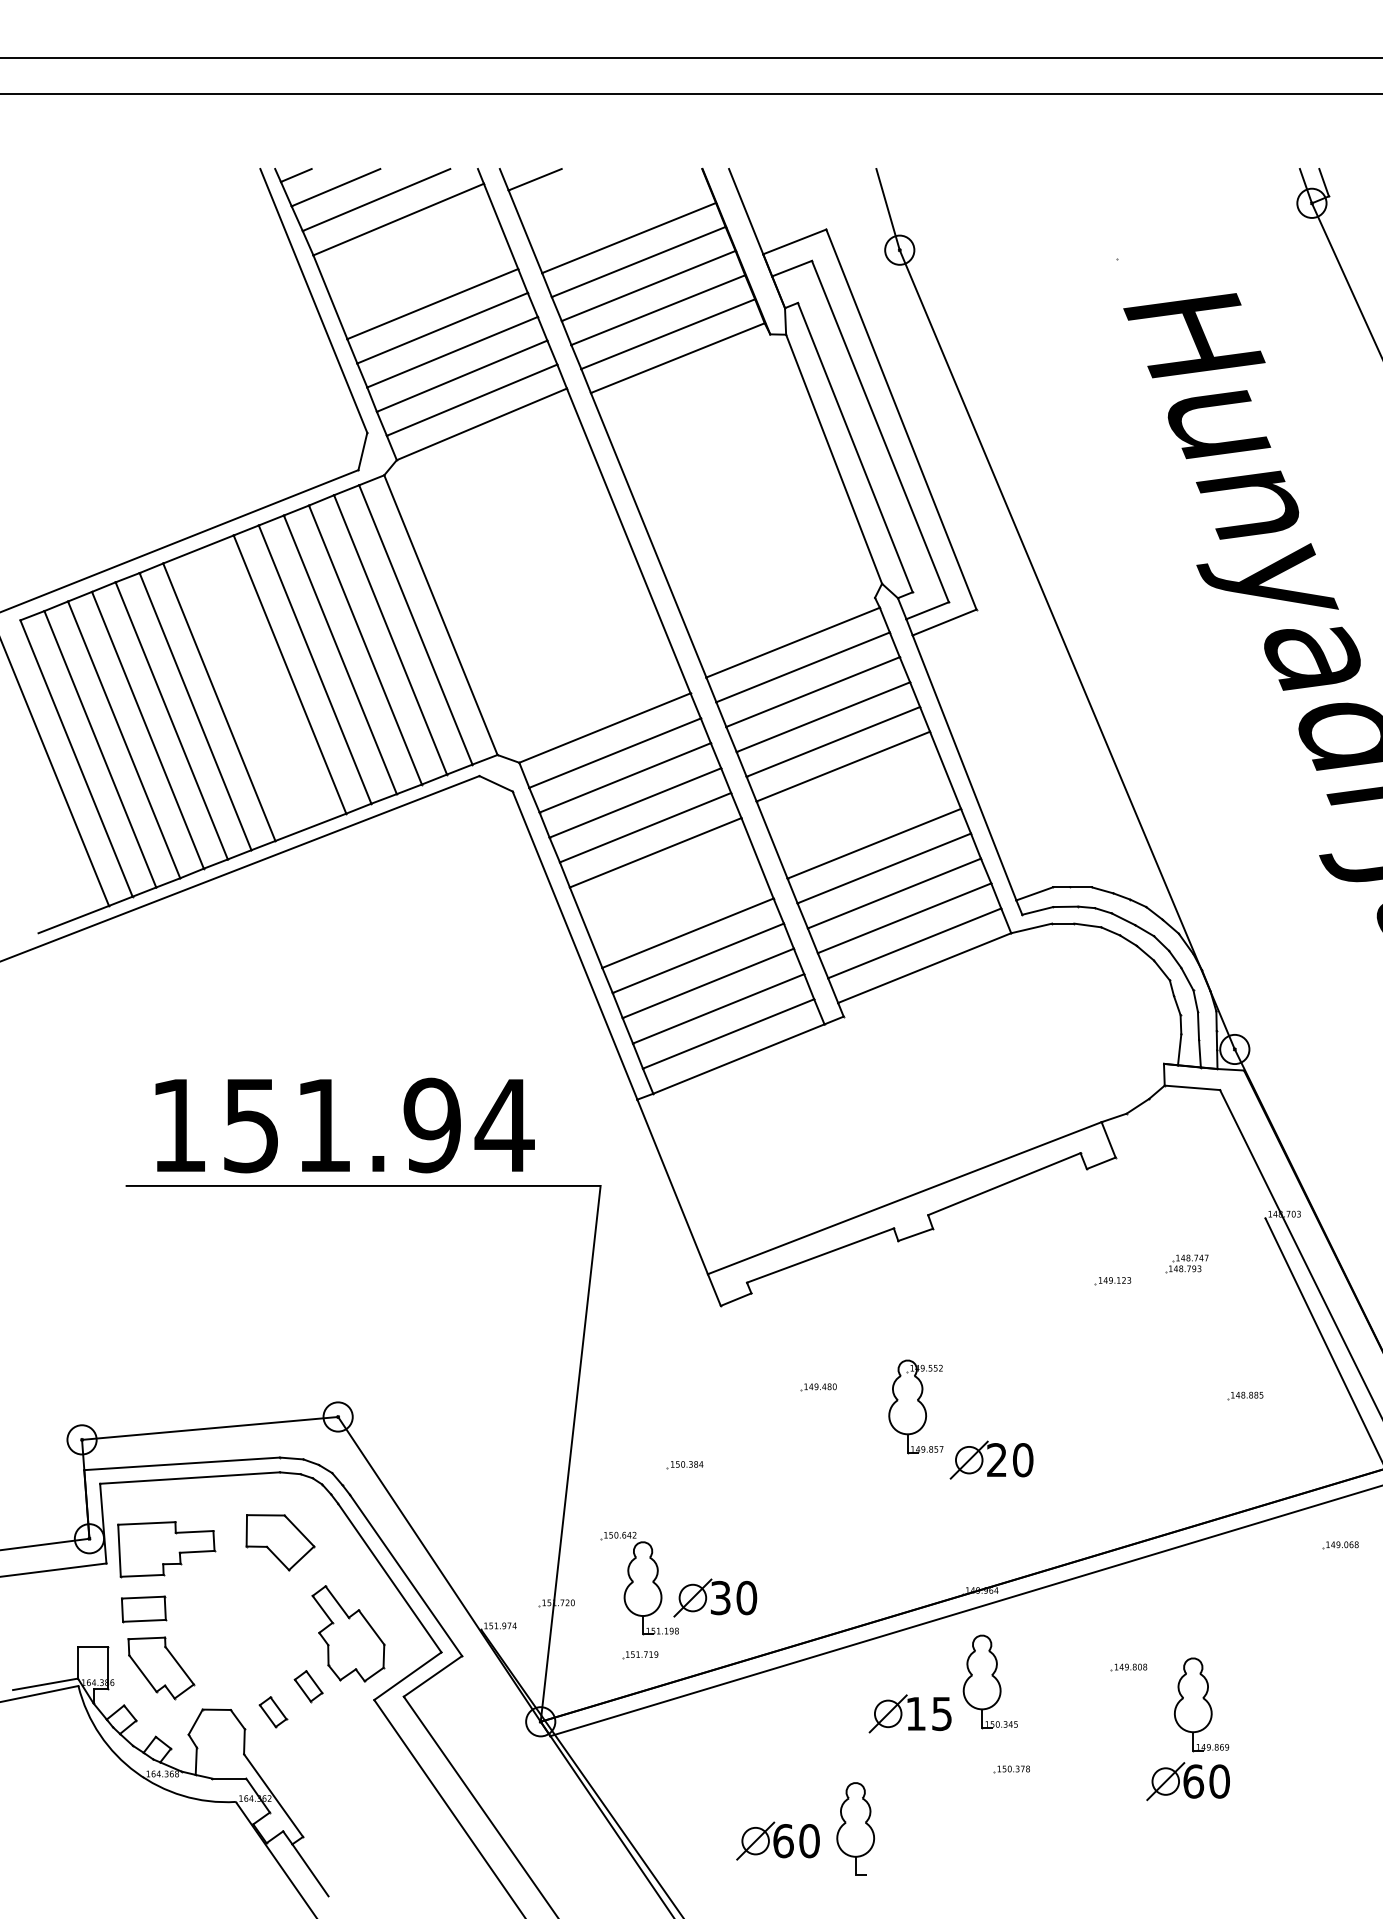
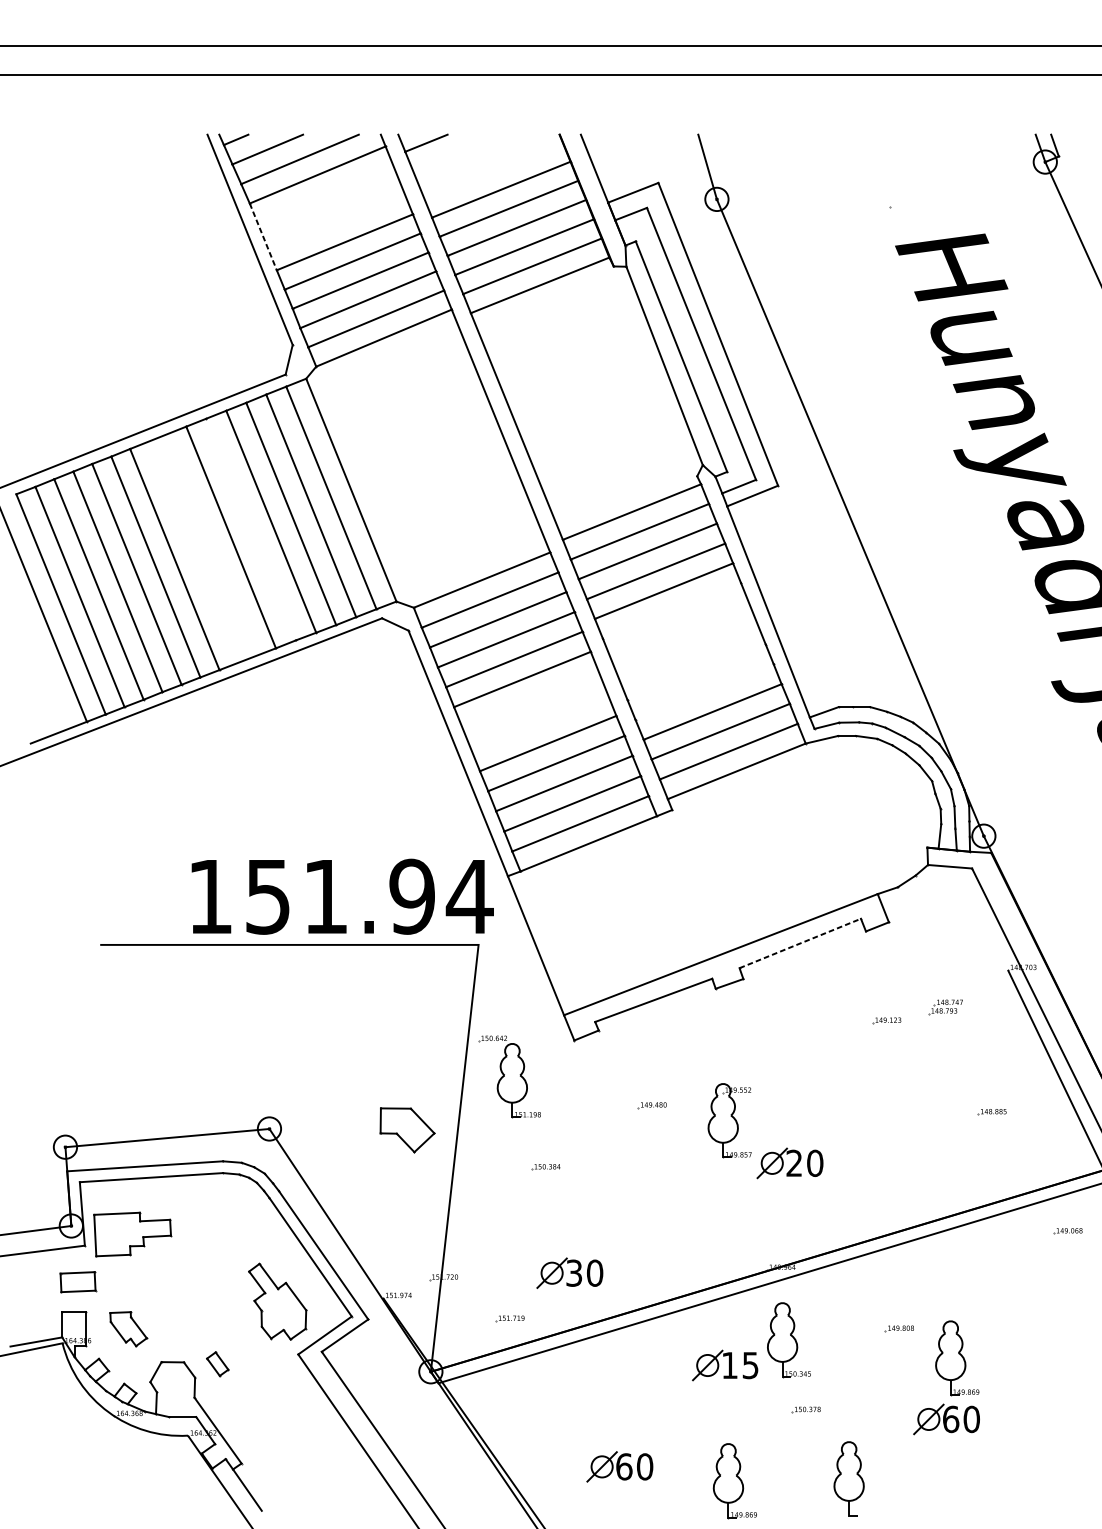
line: (330, 297) -> (263, 237), solid -> dashed
line: (314, 664) -> (250, 529), removed
line: (843, 766) -> (672, 610), removed
line: (874, 843) -> (696, 672), removed
line: (883, 868) -> (703, 692), removed
text: (344, 1125) -> (342, 896), moved
line: (1004, 1183) -> (800, 942), solid -> dashed
part: (280, 1542) -> (407, 1130), moved
part: (639, 1583) -> (509, 1076), moved
part: (144, 1609) -> (78, 1282), moved
part: (161, 1668) -> (128, 1329), size x0.7
part: (308, 1686) -> (245, 1343), removed
part: (855, 1828) -> (848, 1478), moved
part: (922, 1858) -> (735, 1480), added

